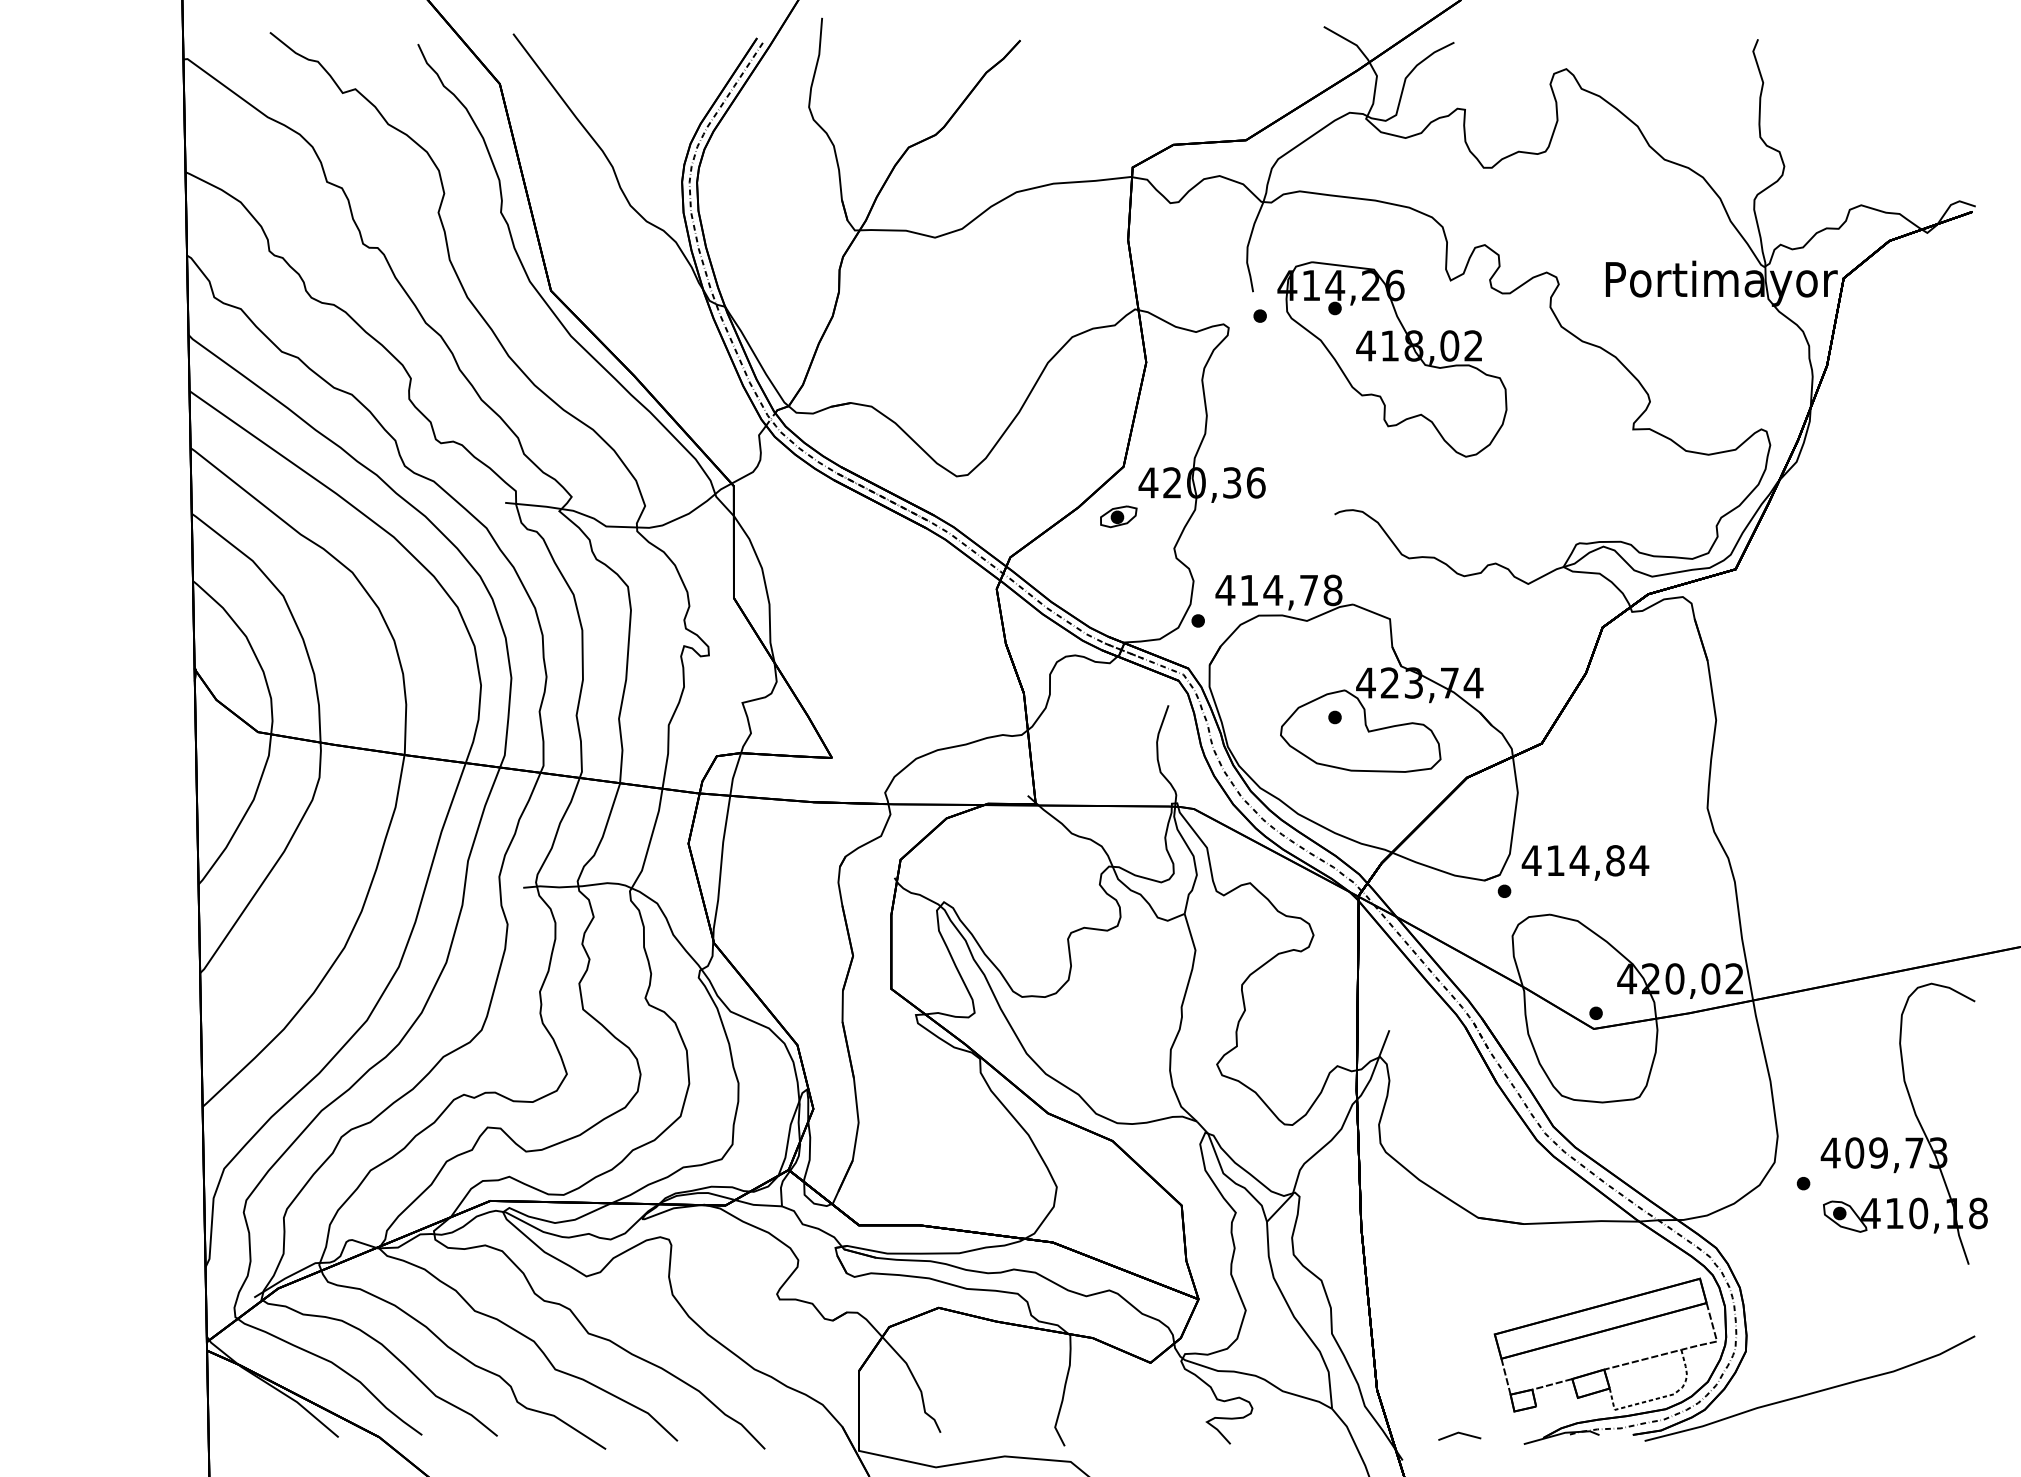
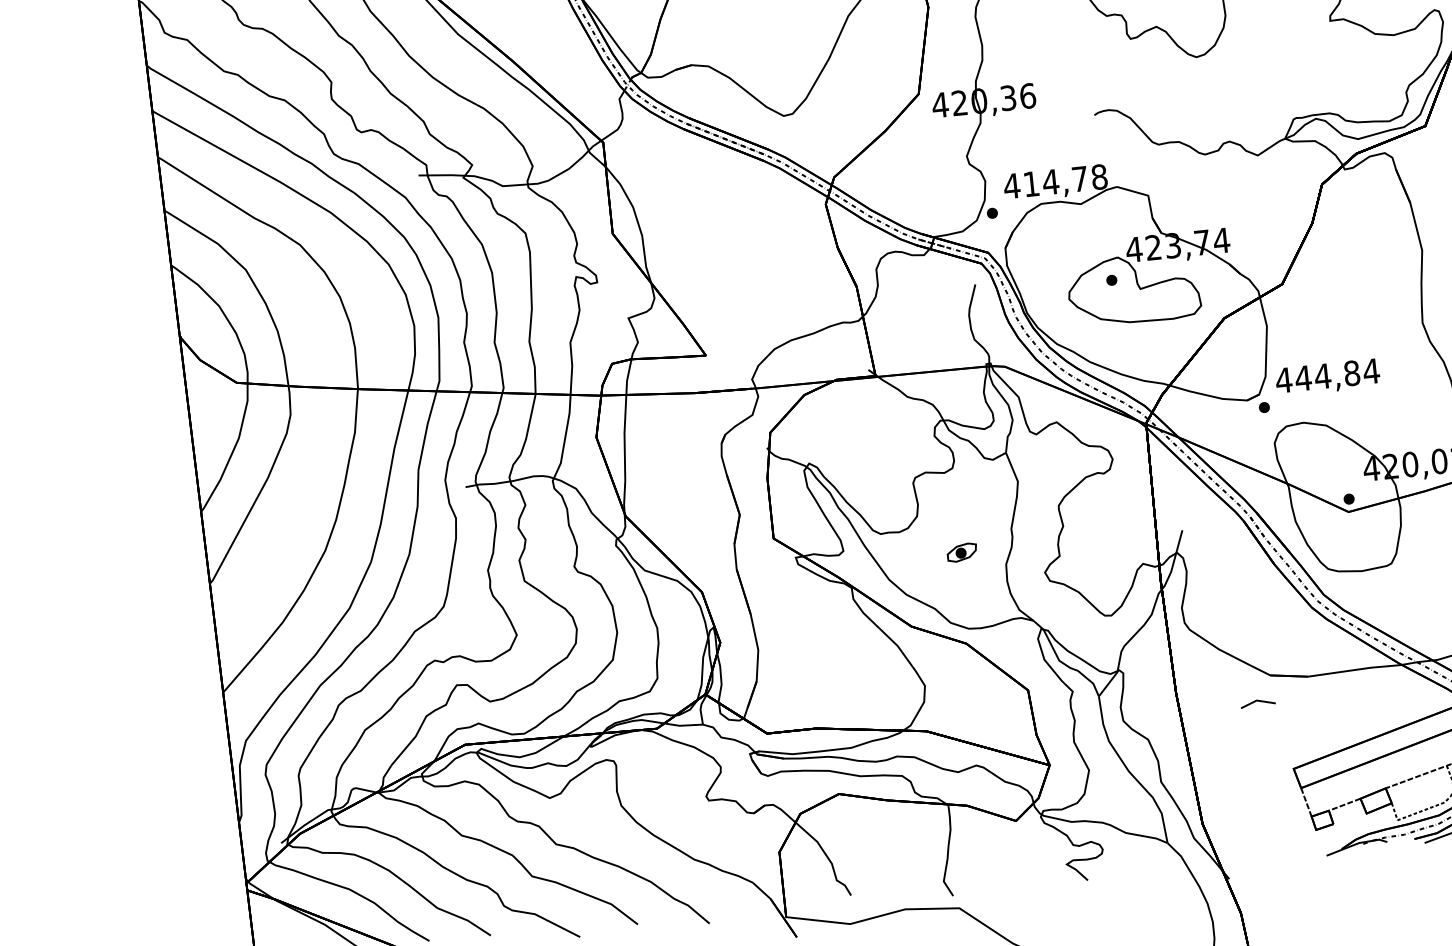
part: (1118, 516) -> (961, 552), moved
text: (1555, 860) -> (1303, 378), 414,84 -> 444,84
line: (1460, 1434) -> (1258, 701), moved

